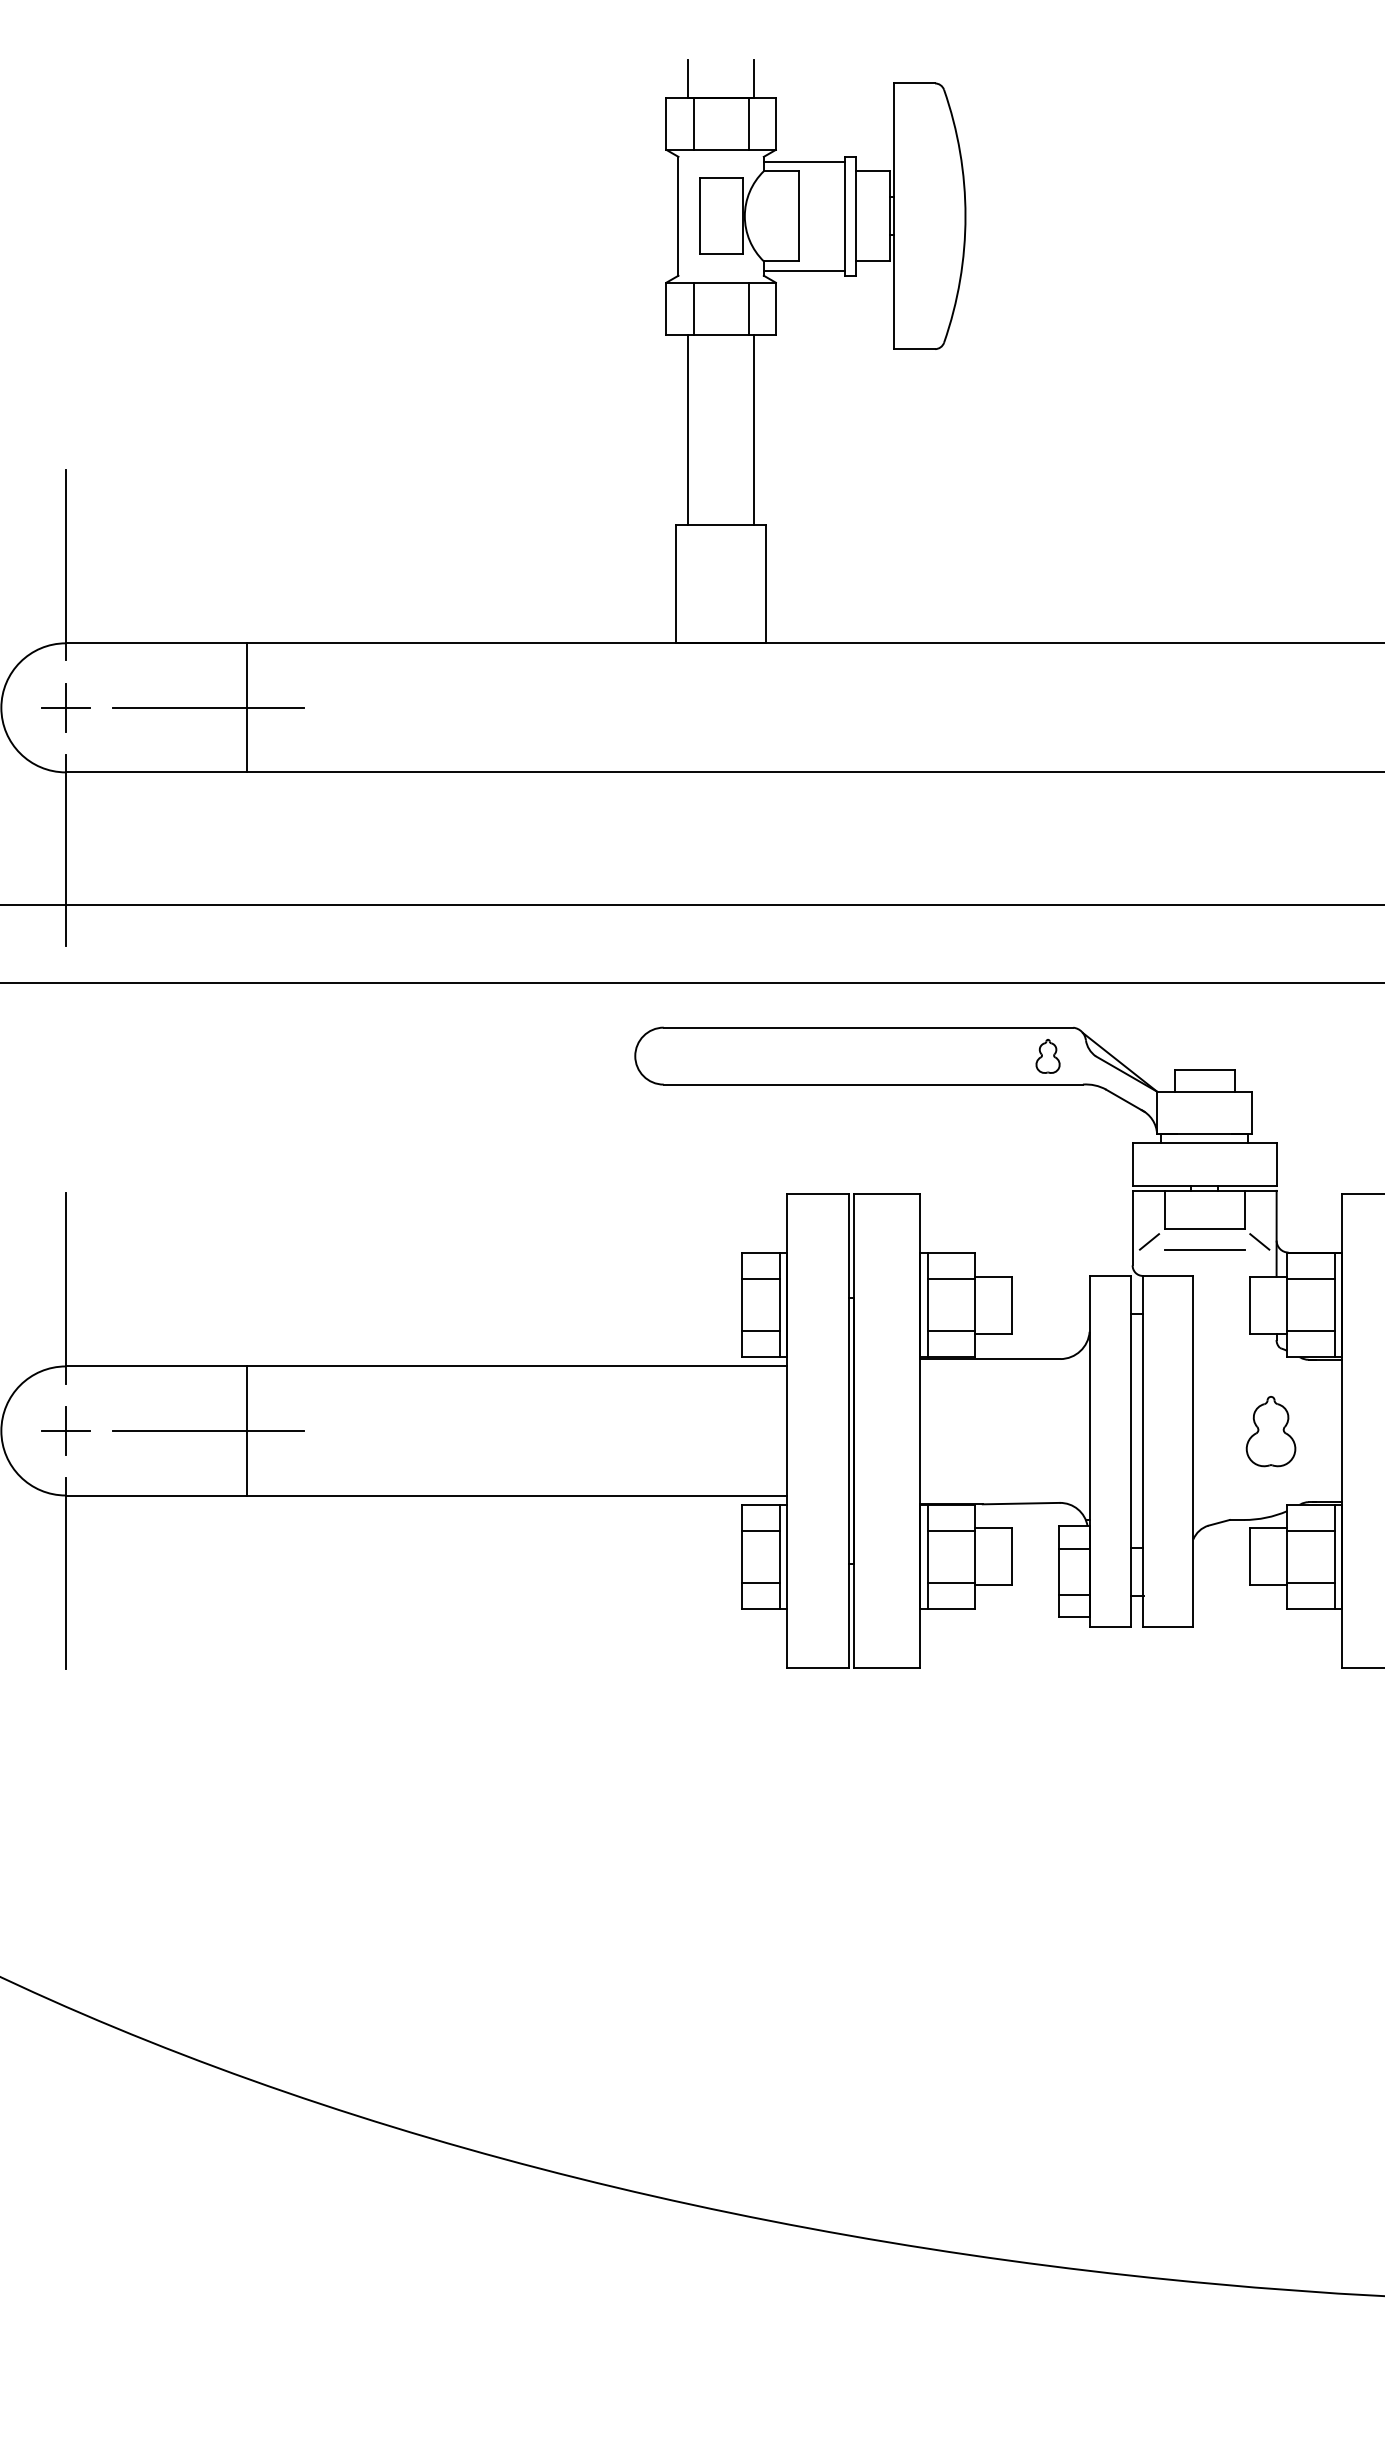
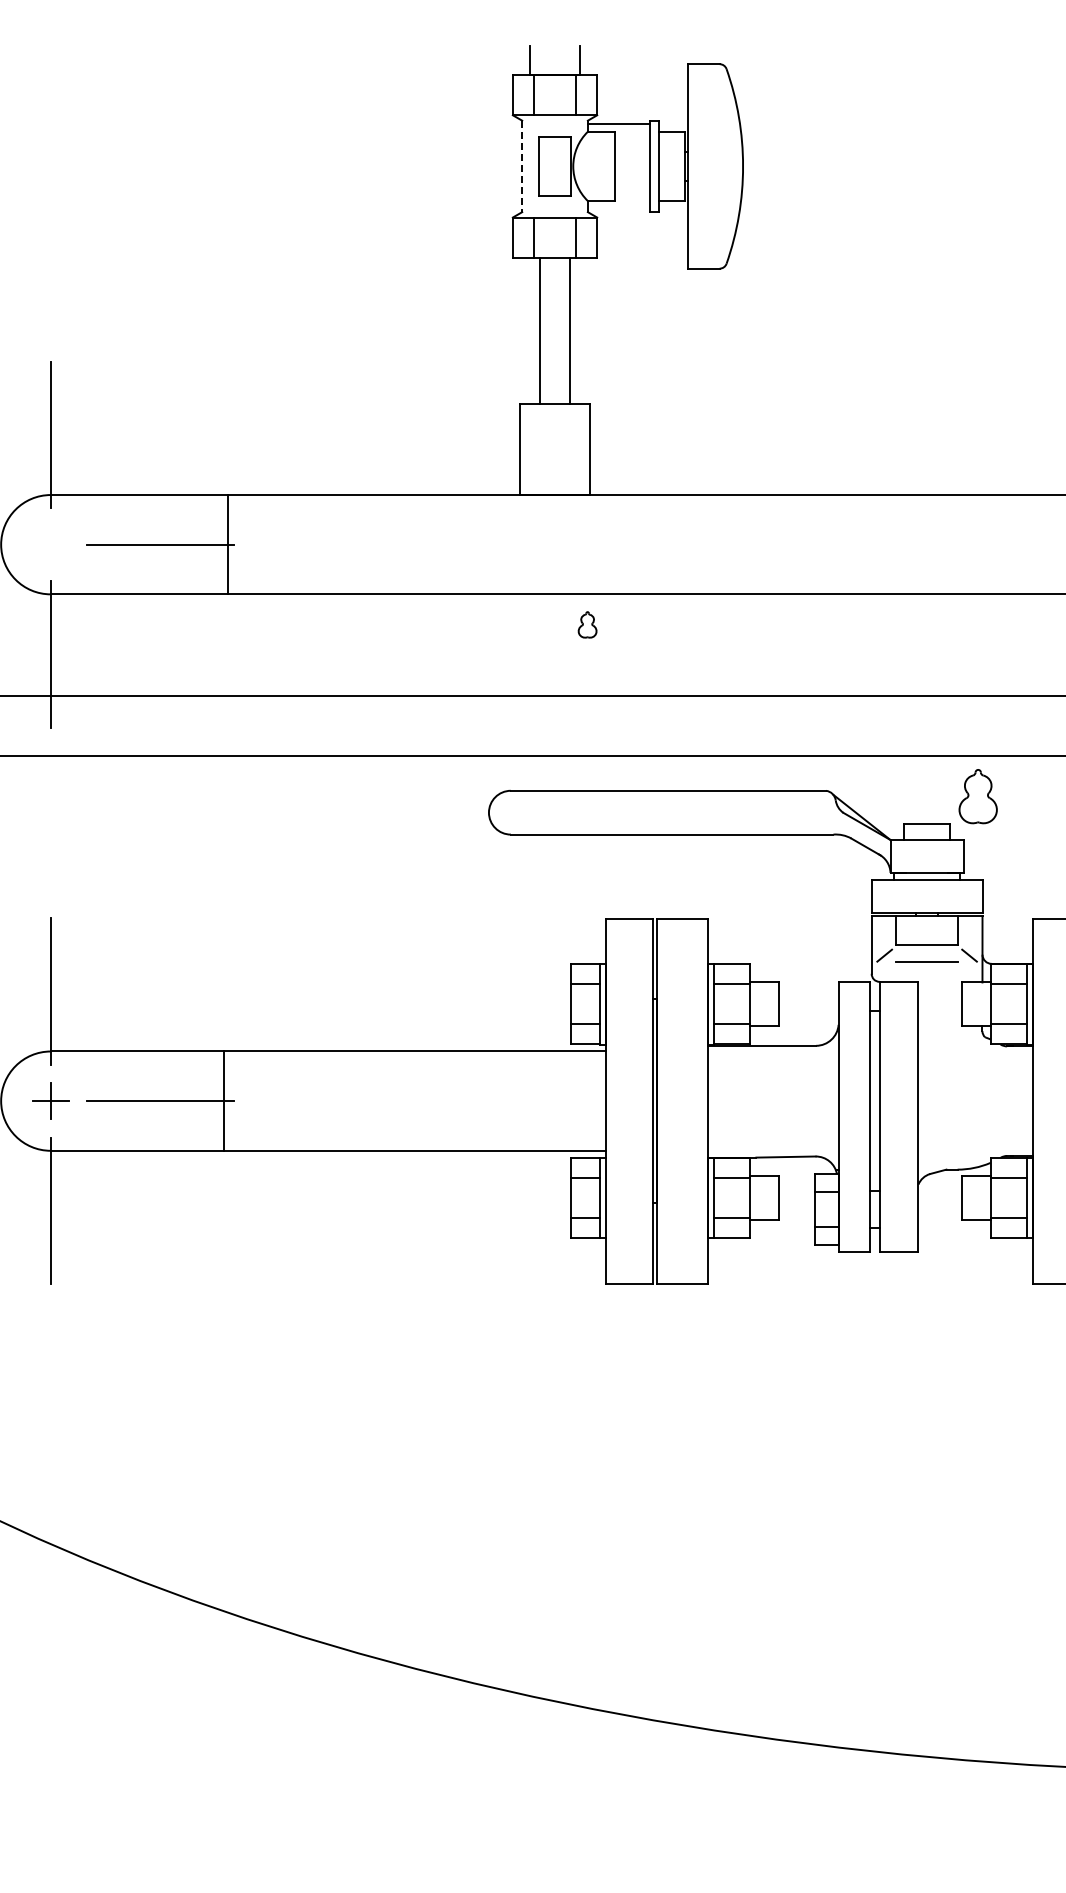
line: (678, 216) -> (522, 166), solid -> dashed
line: (803, 270) -> (618, 208), removed
line: (687, 429) -> (569, 330), moved
line: (754, 429) -> (540, 330), moved
part: (65, 707) -> (50, 544), removed
line: (246, 707) -> (227, 544), moved
part: (1047, 1055) -> (587, 624), moved
line: (246, 1430) -> (223, 1100), moved
part: (1270, 1431) -> (977, 796), moved

